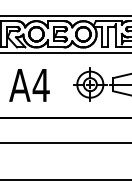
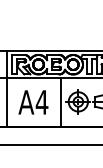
line: (67, 85) -> (61, 102), added

